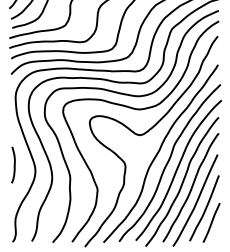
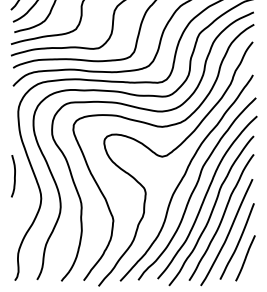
curve: (13, 164) -> (13, 175), moved

